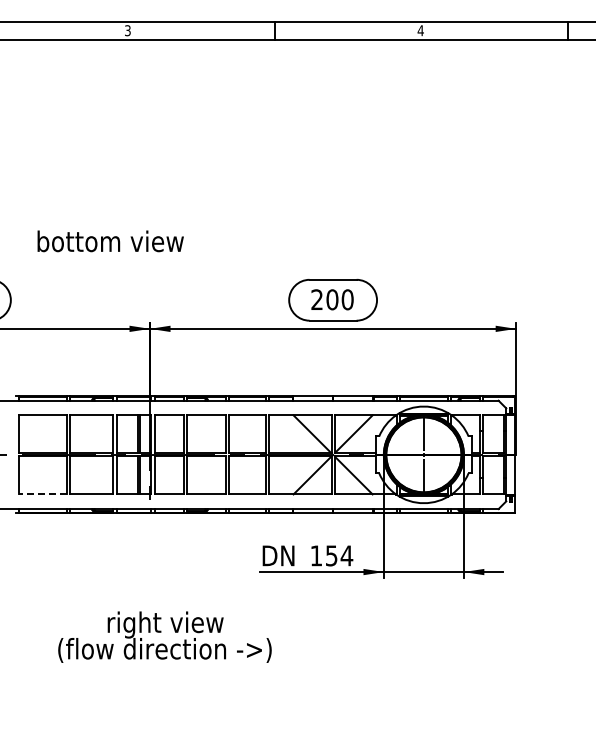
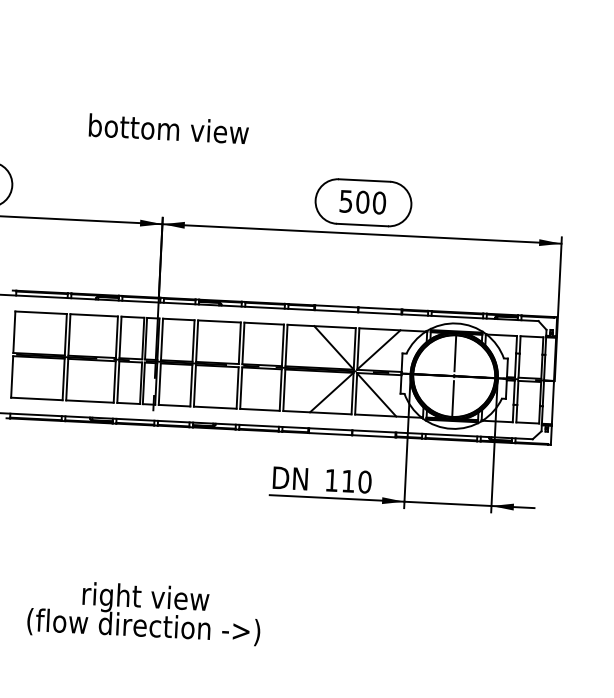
text: (110, 241) -> (168, 129), moved
text: (316, 299) -> (345, 201), 200 -> 500
line: (42, 494) -> (36, 399), dashed -> solid
text: (339, 555) -> (356, 481), 154 -> 110
text: (164, 636) -> (144, 611), moved

